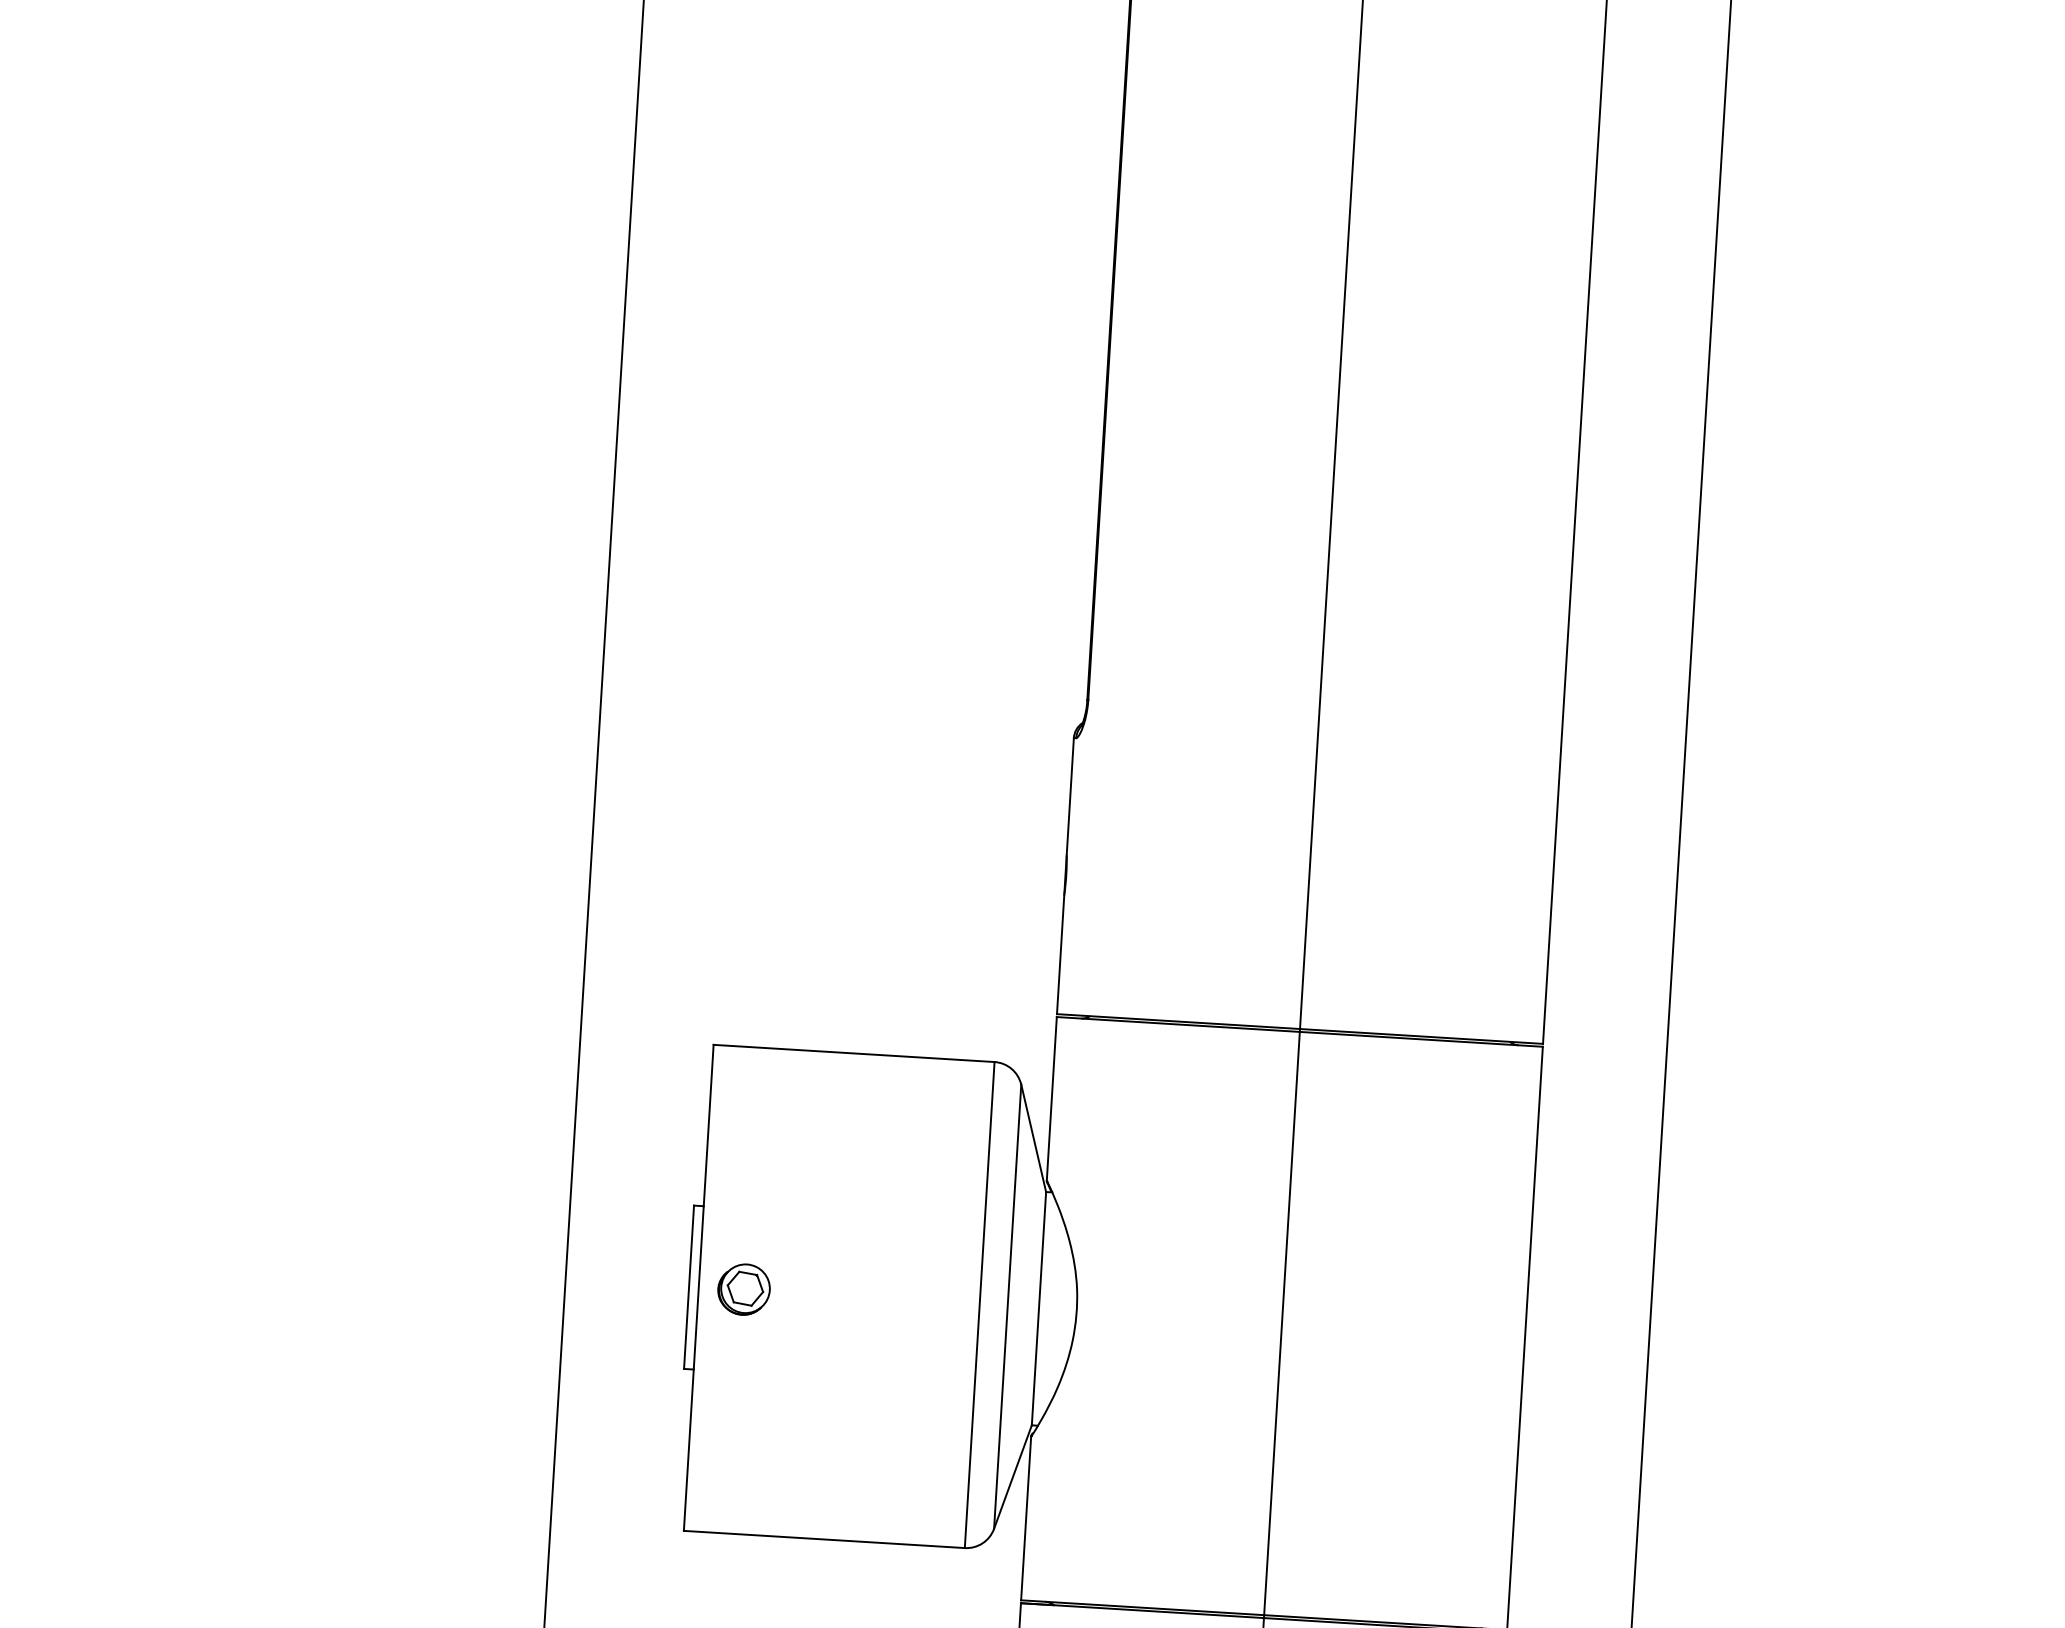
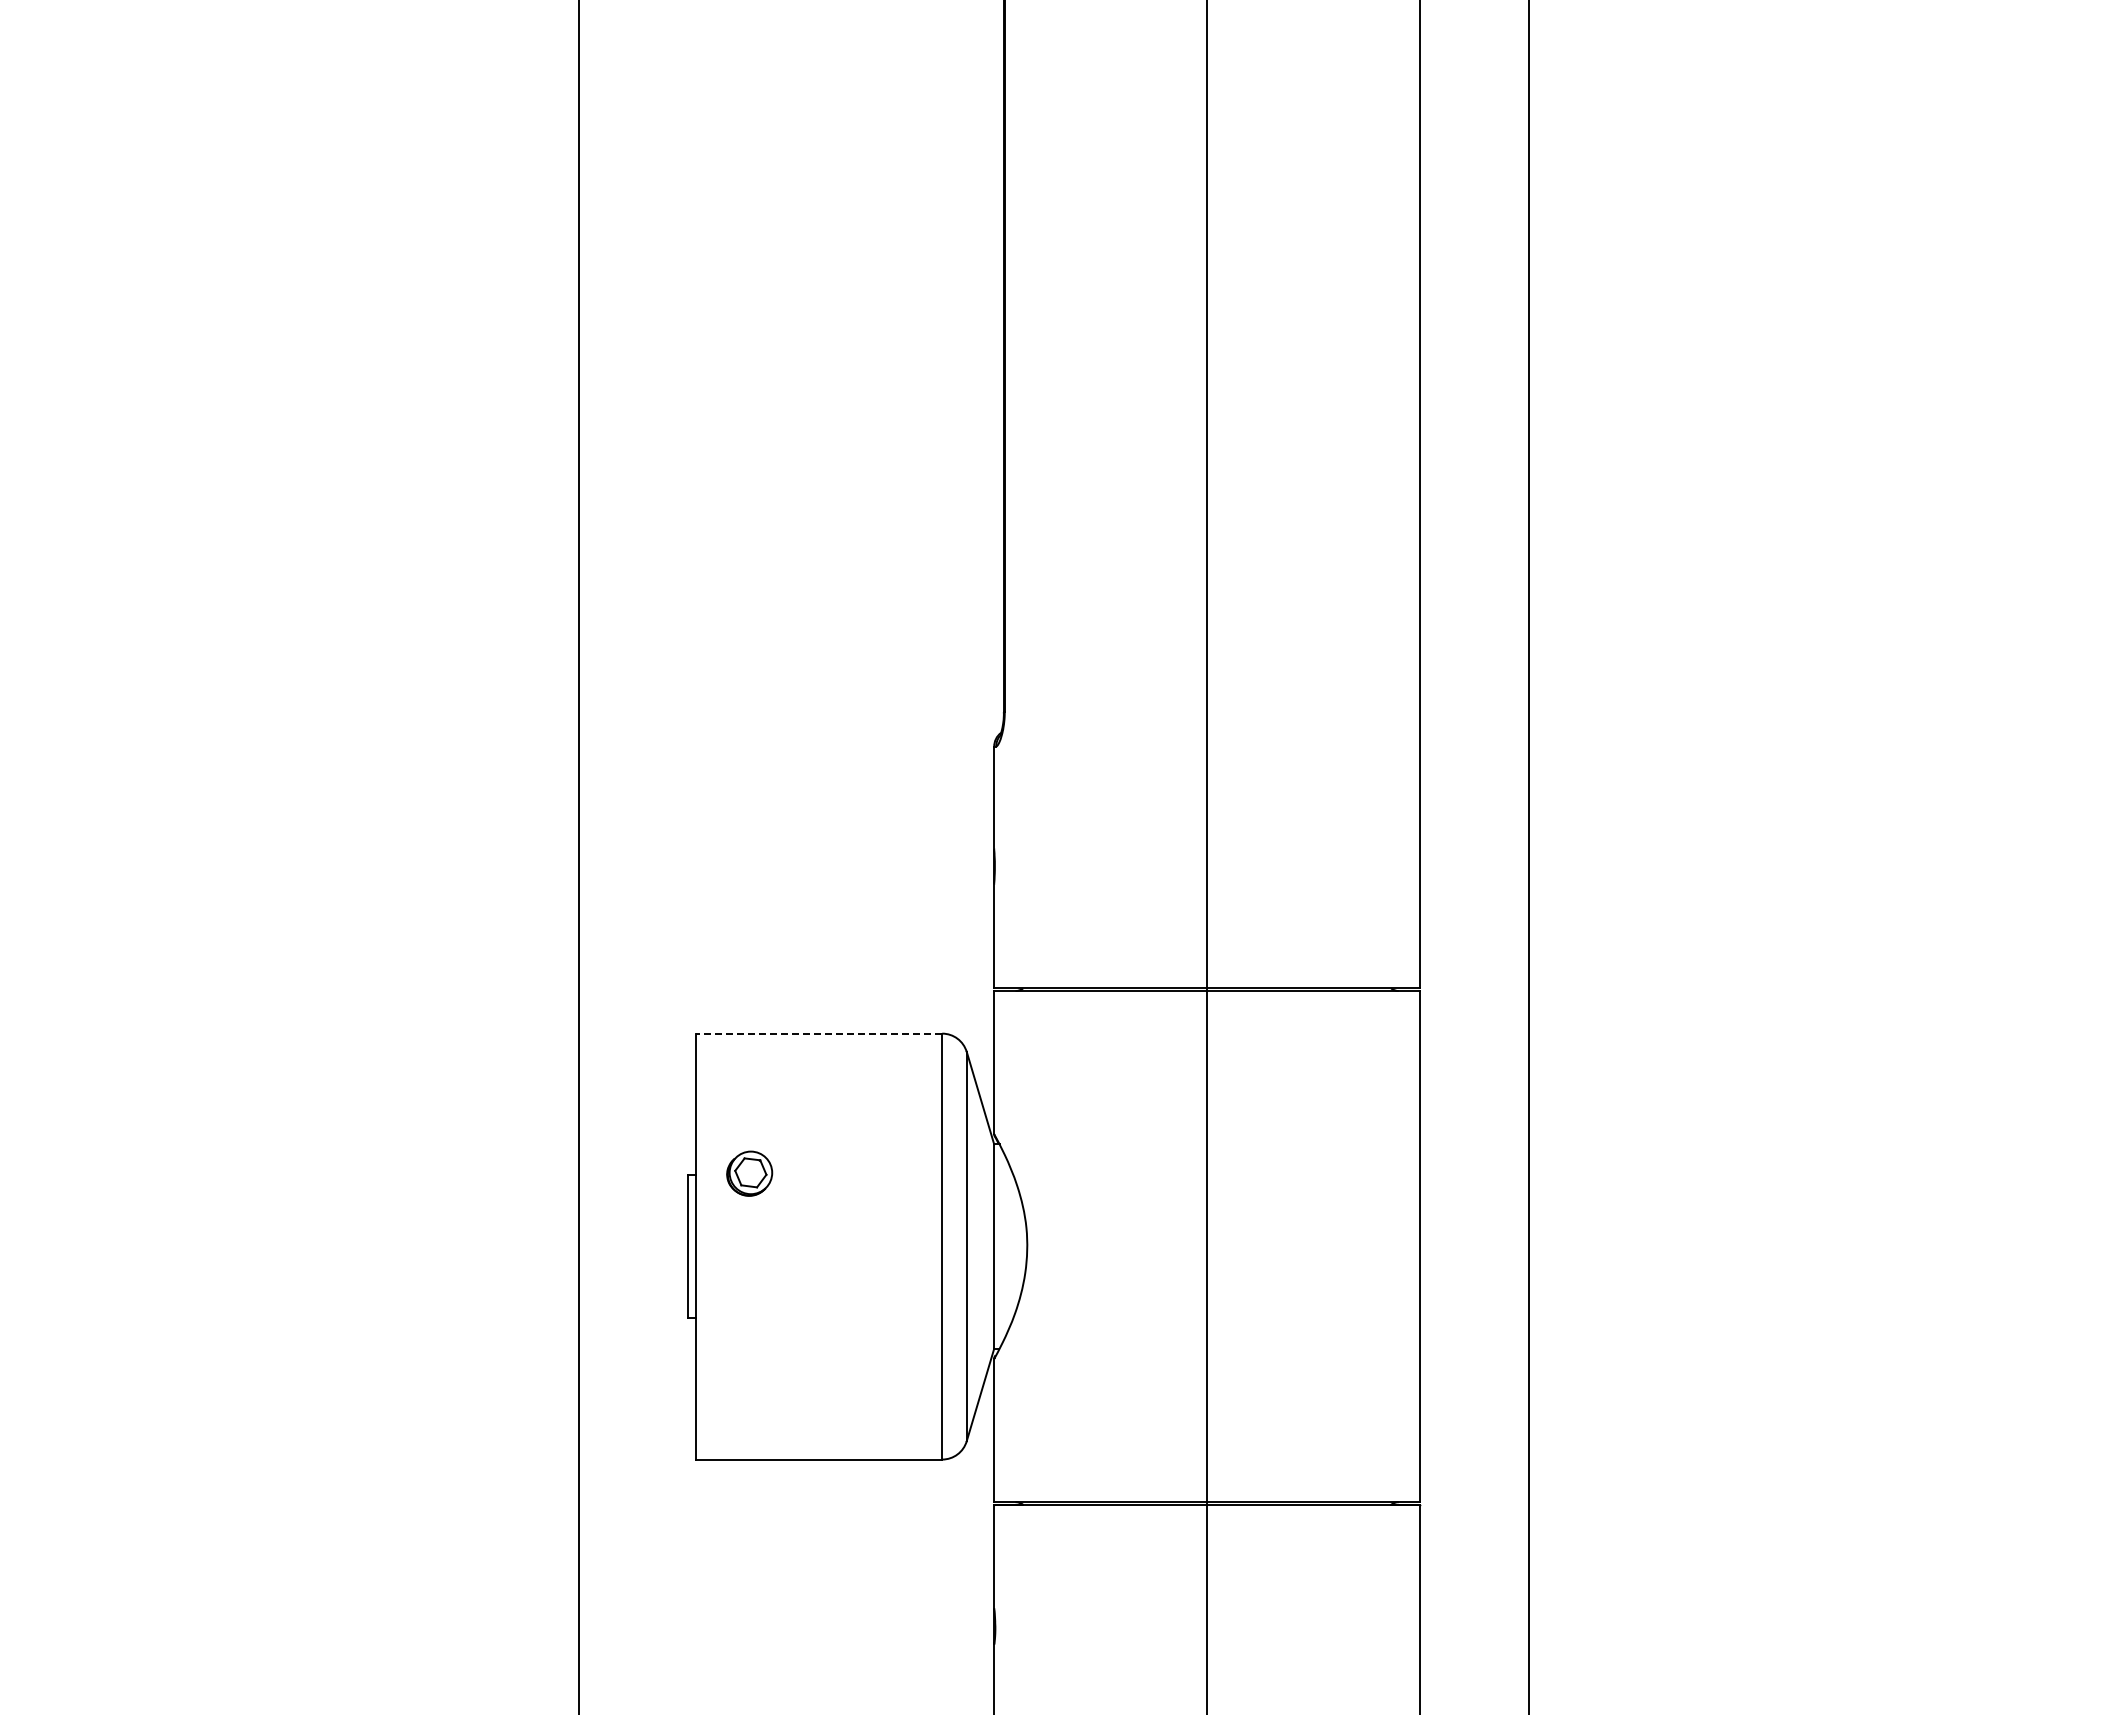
line: (853, 1053) -> (818, 1033), solid -> dashed
part: (743, 1289) -> (749, 1173), moved

